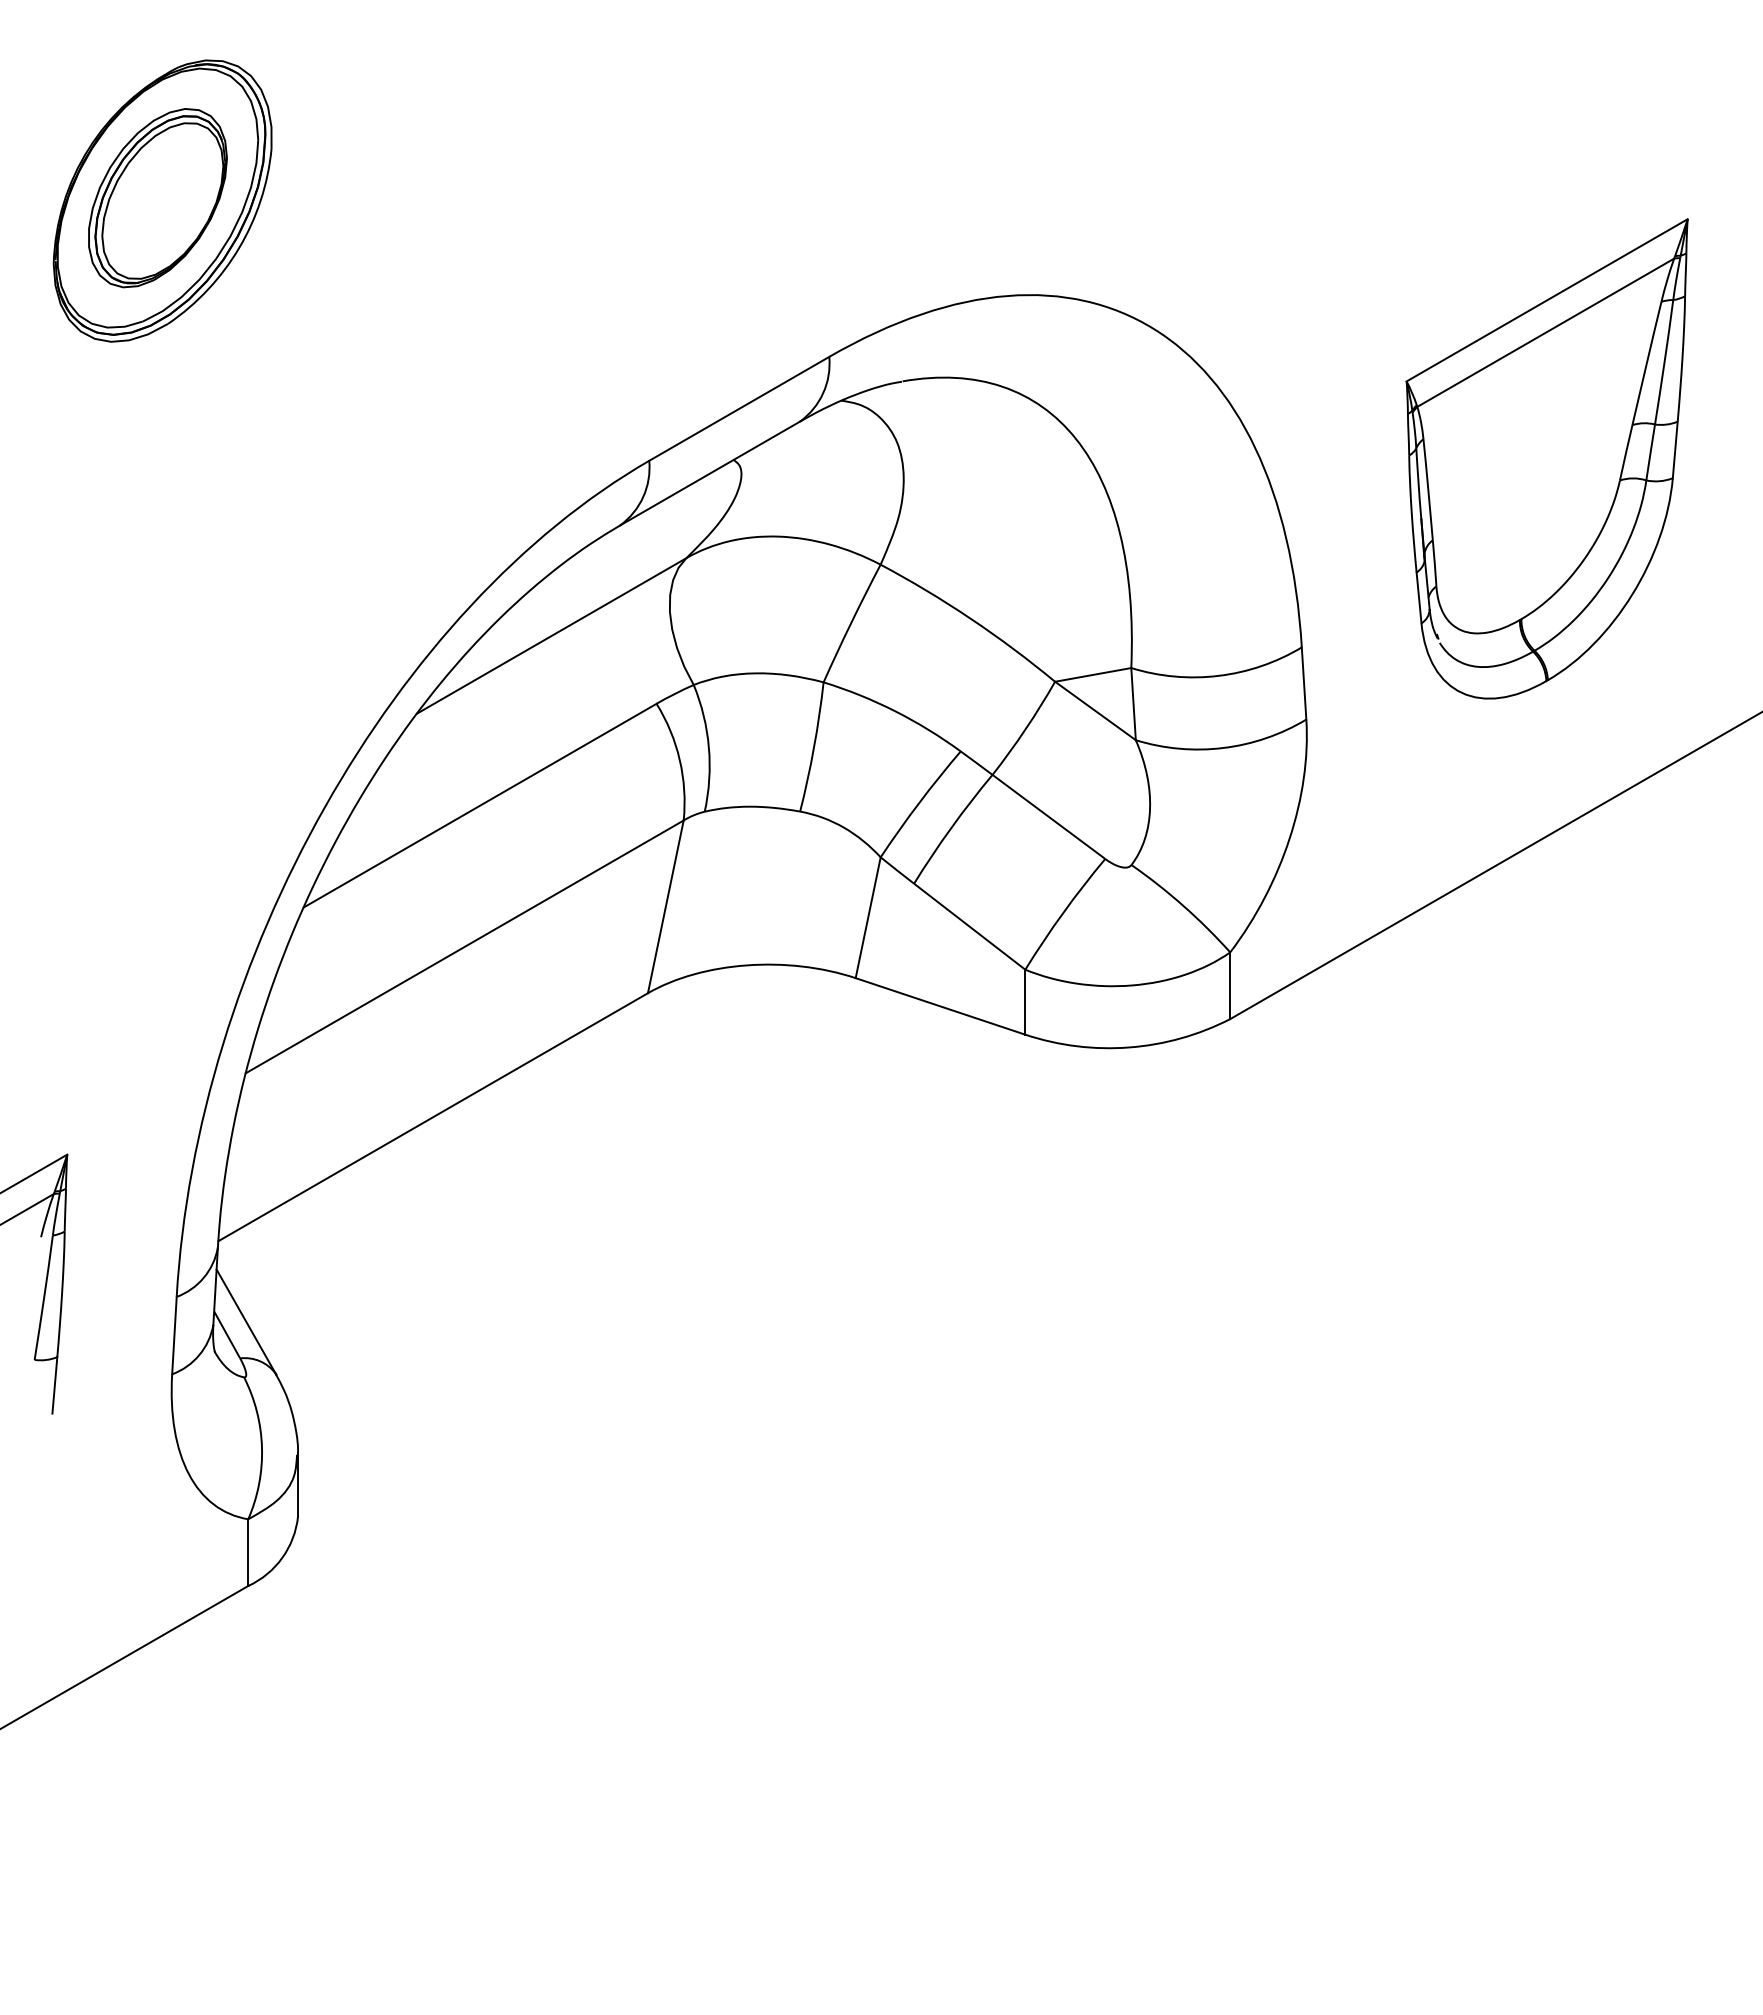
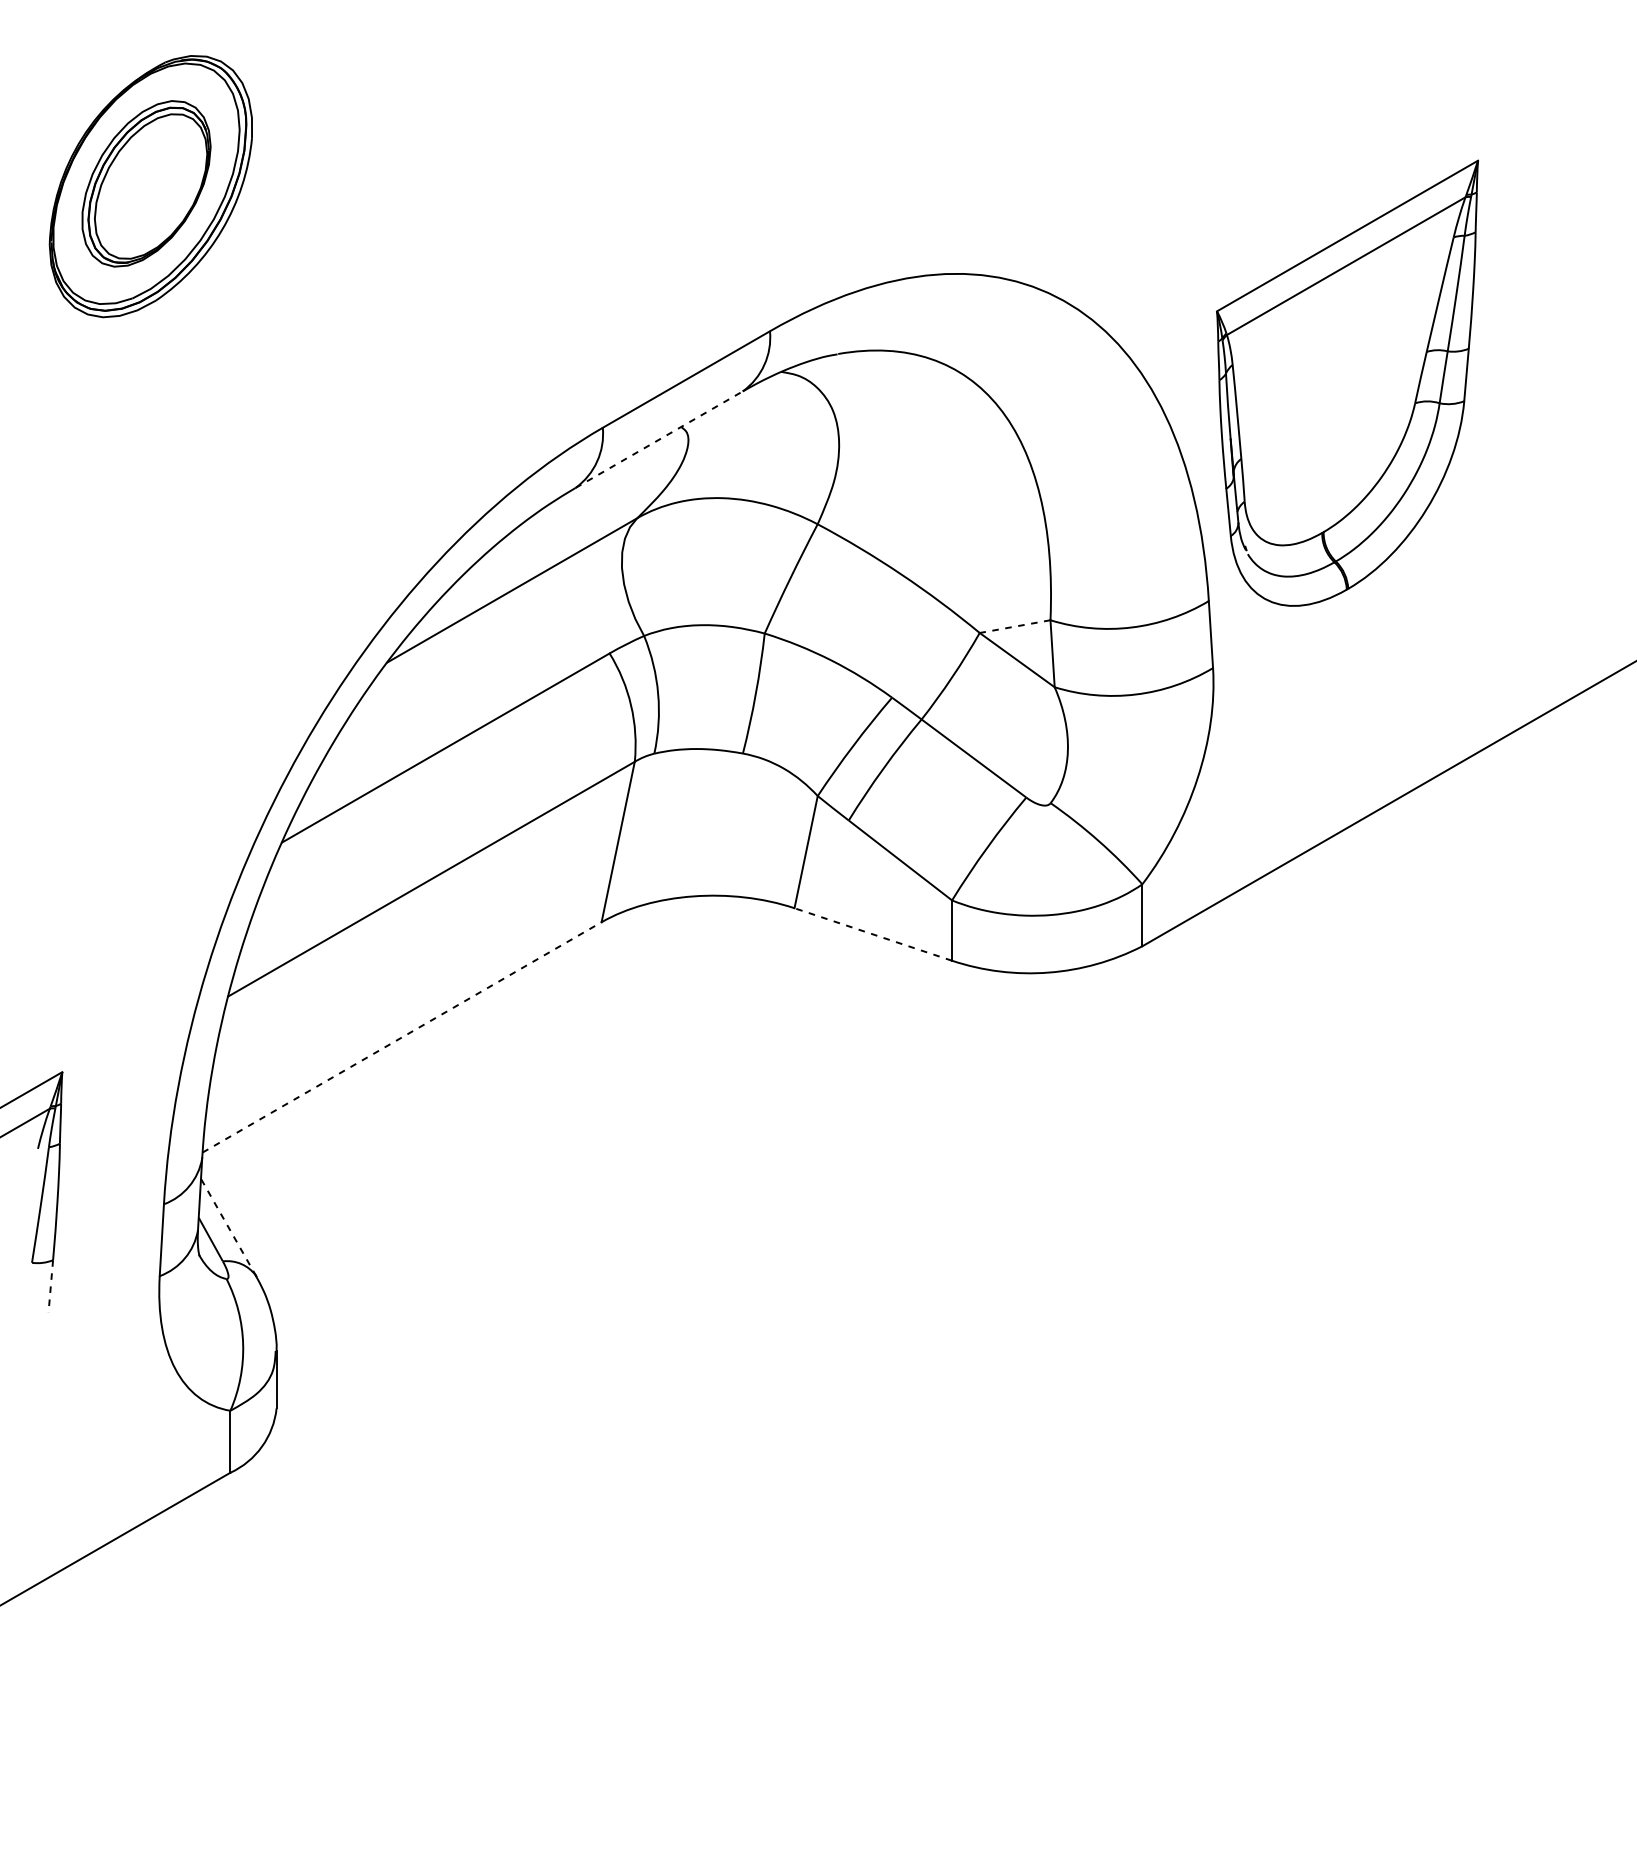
part: (1546, 458) -> (1346, 382), moved
line: (709, 473) -> (658, 439), solid -> dashed
line: (1093, 674) -> (1015, 626), solid -> dashed
line: (940, 1006) -> (873, 934), solid -> dashed
line: (433, 1116) -> (402, 1036), solid -> dashed
line: (246, 1321) -> (228, 1227), solid -> dashed
line: (54, 1385) -> (50, 1286), solid -> dashed

